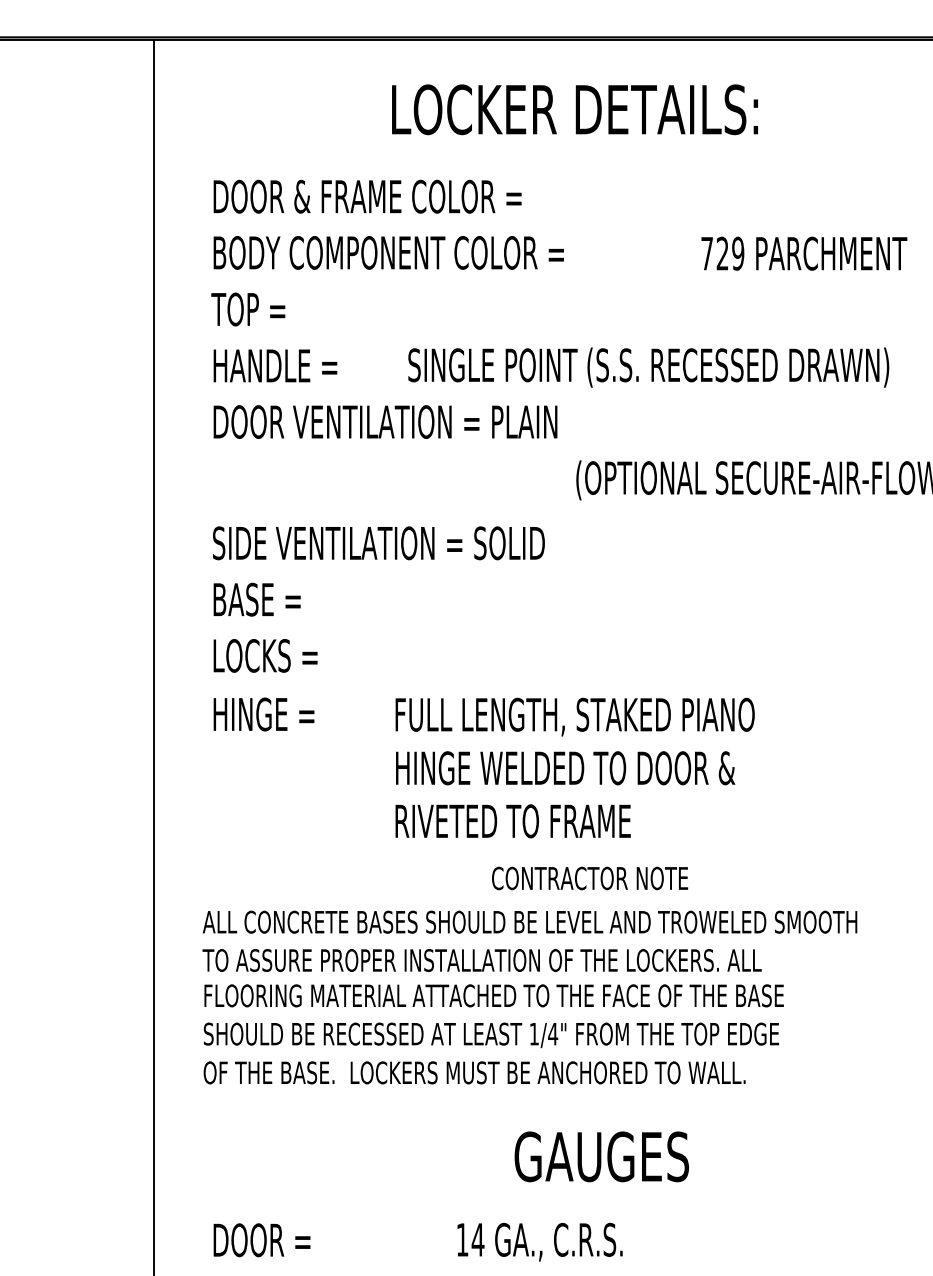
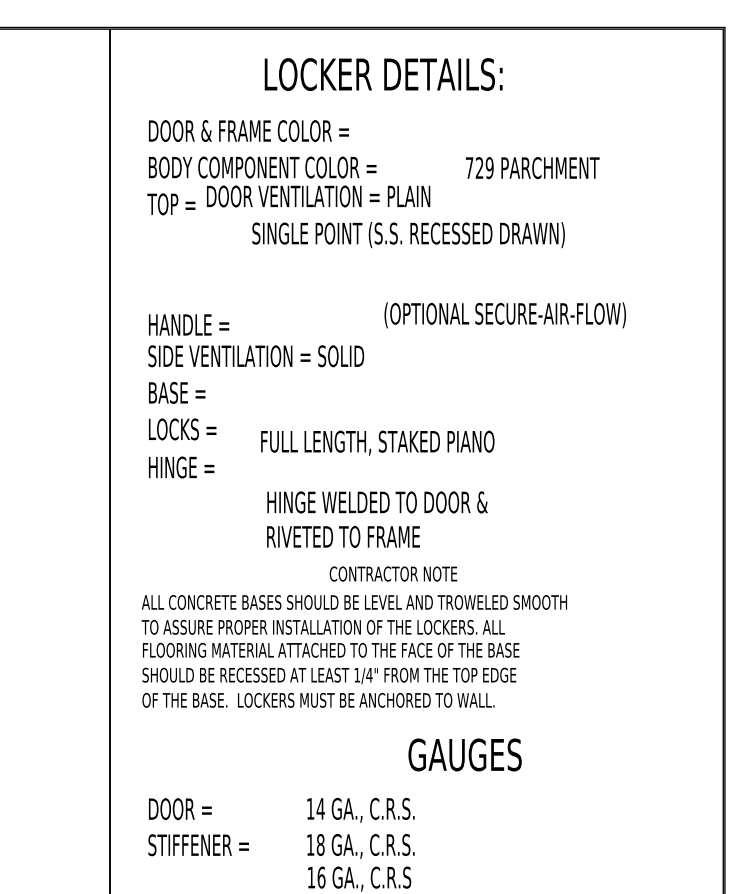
text: (276, 365) -> (189, 324), moved
text: (648, 368) -> (408, 235), moved
text: (385, 422) -> (318, 196), moved
text: (574, 716) -> (377, 442), moved
text: (600, 1156) -> (464, 754), moved

